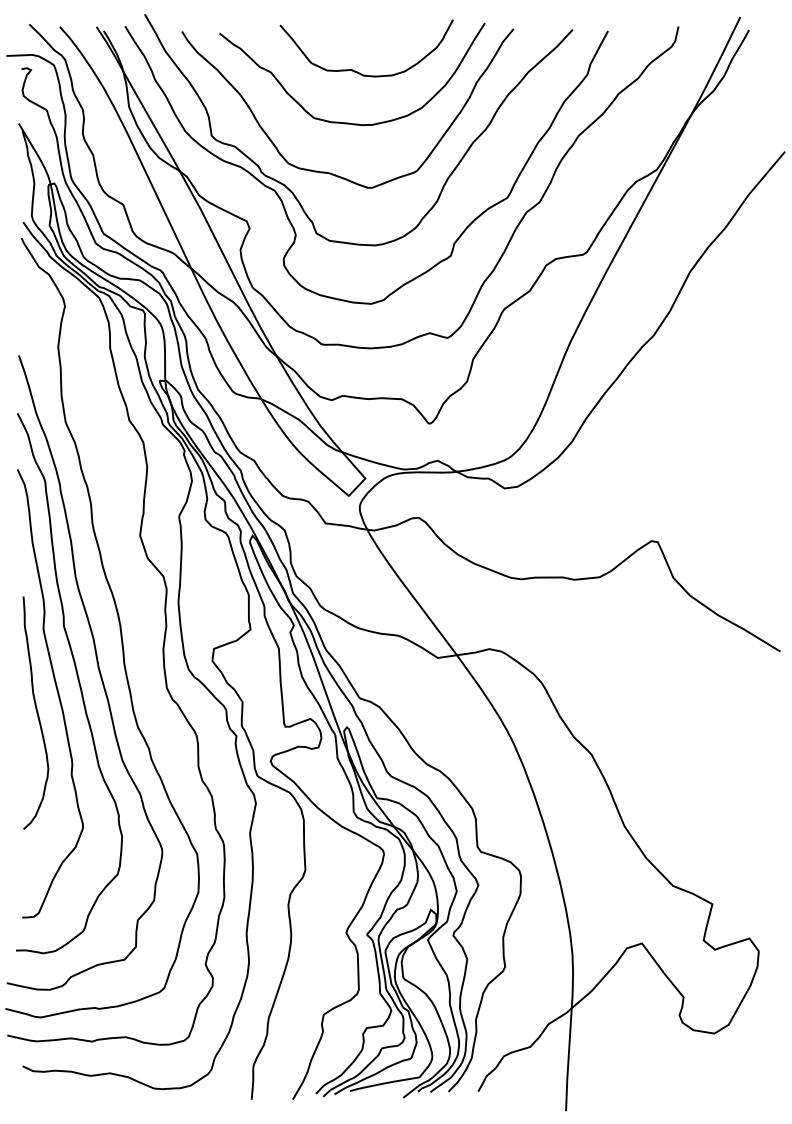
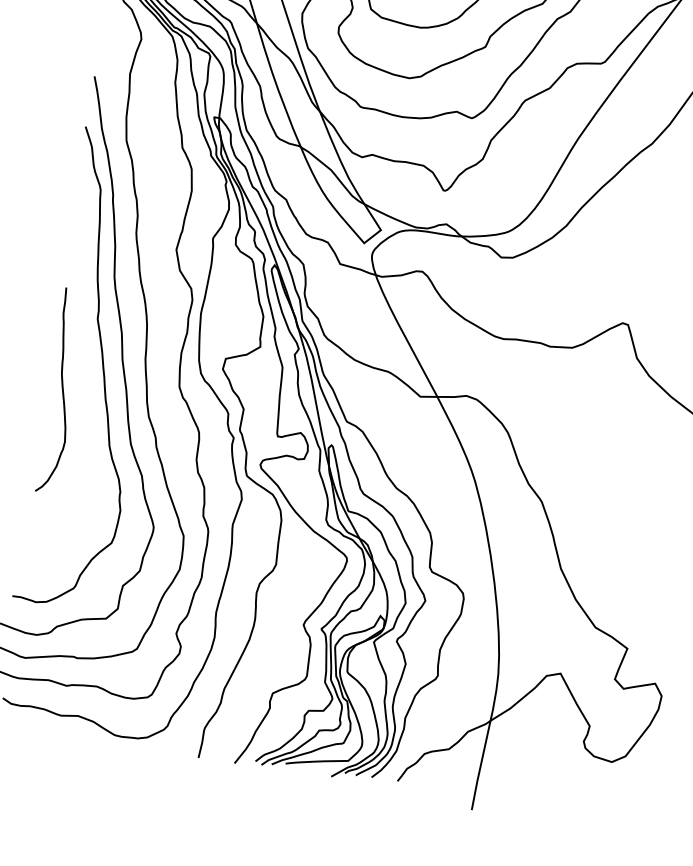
curve: (56, 691) -> (82, 375), removed

